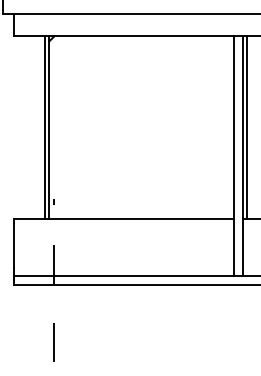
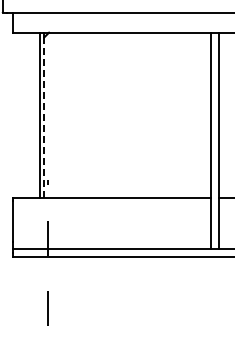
line: (247, 126) -> (222, 114), removed
line: (49, 130) -> (44, 117), solid -> dashed

